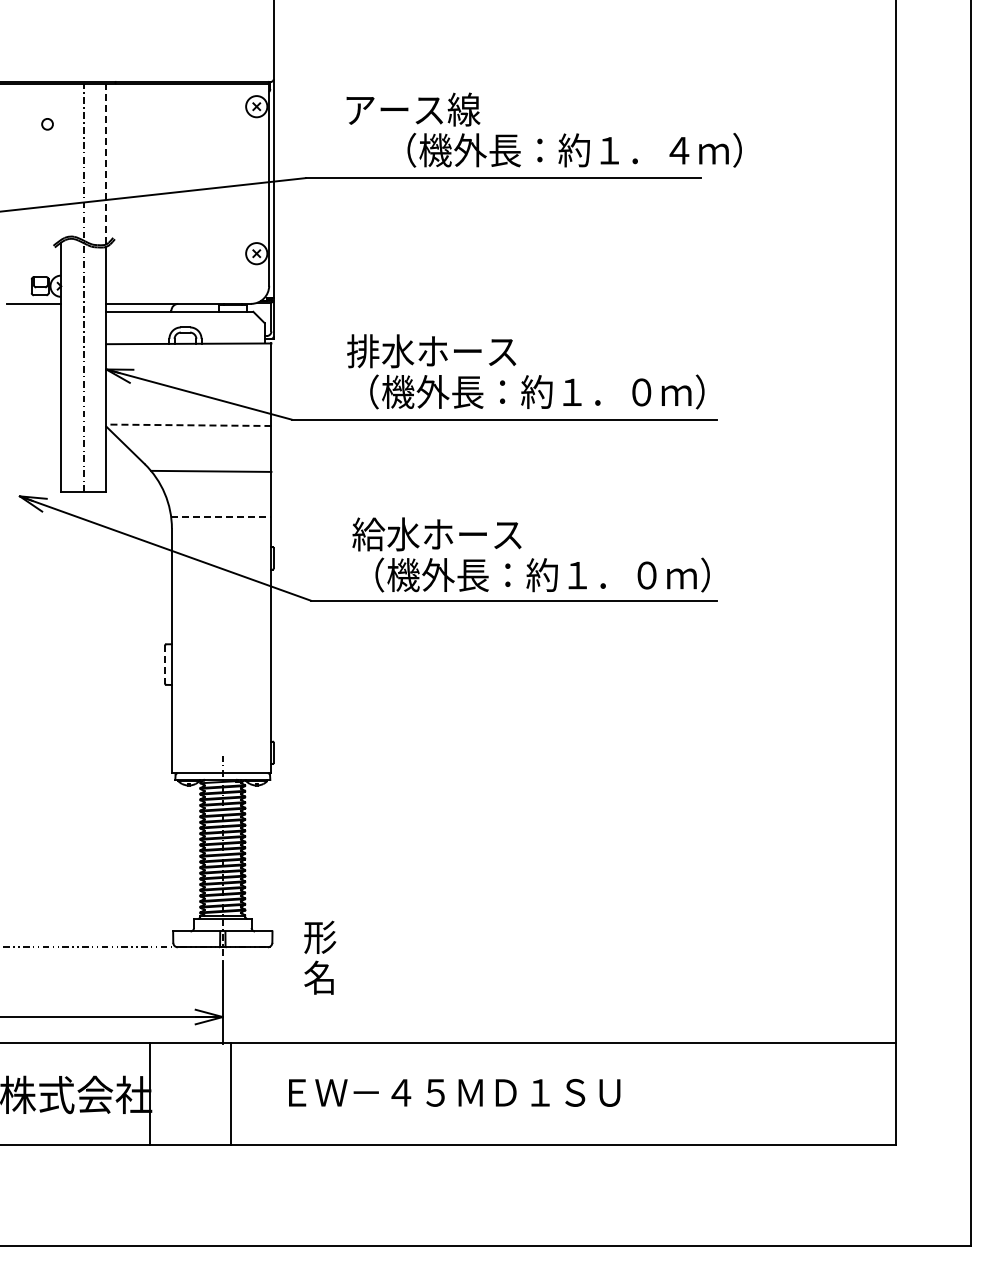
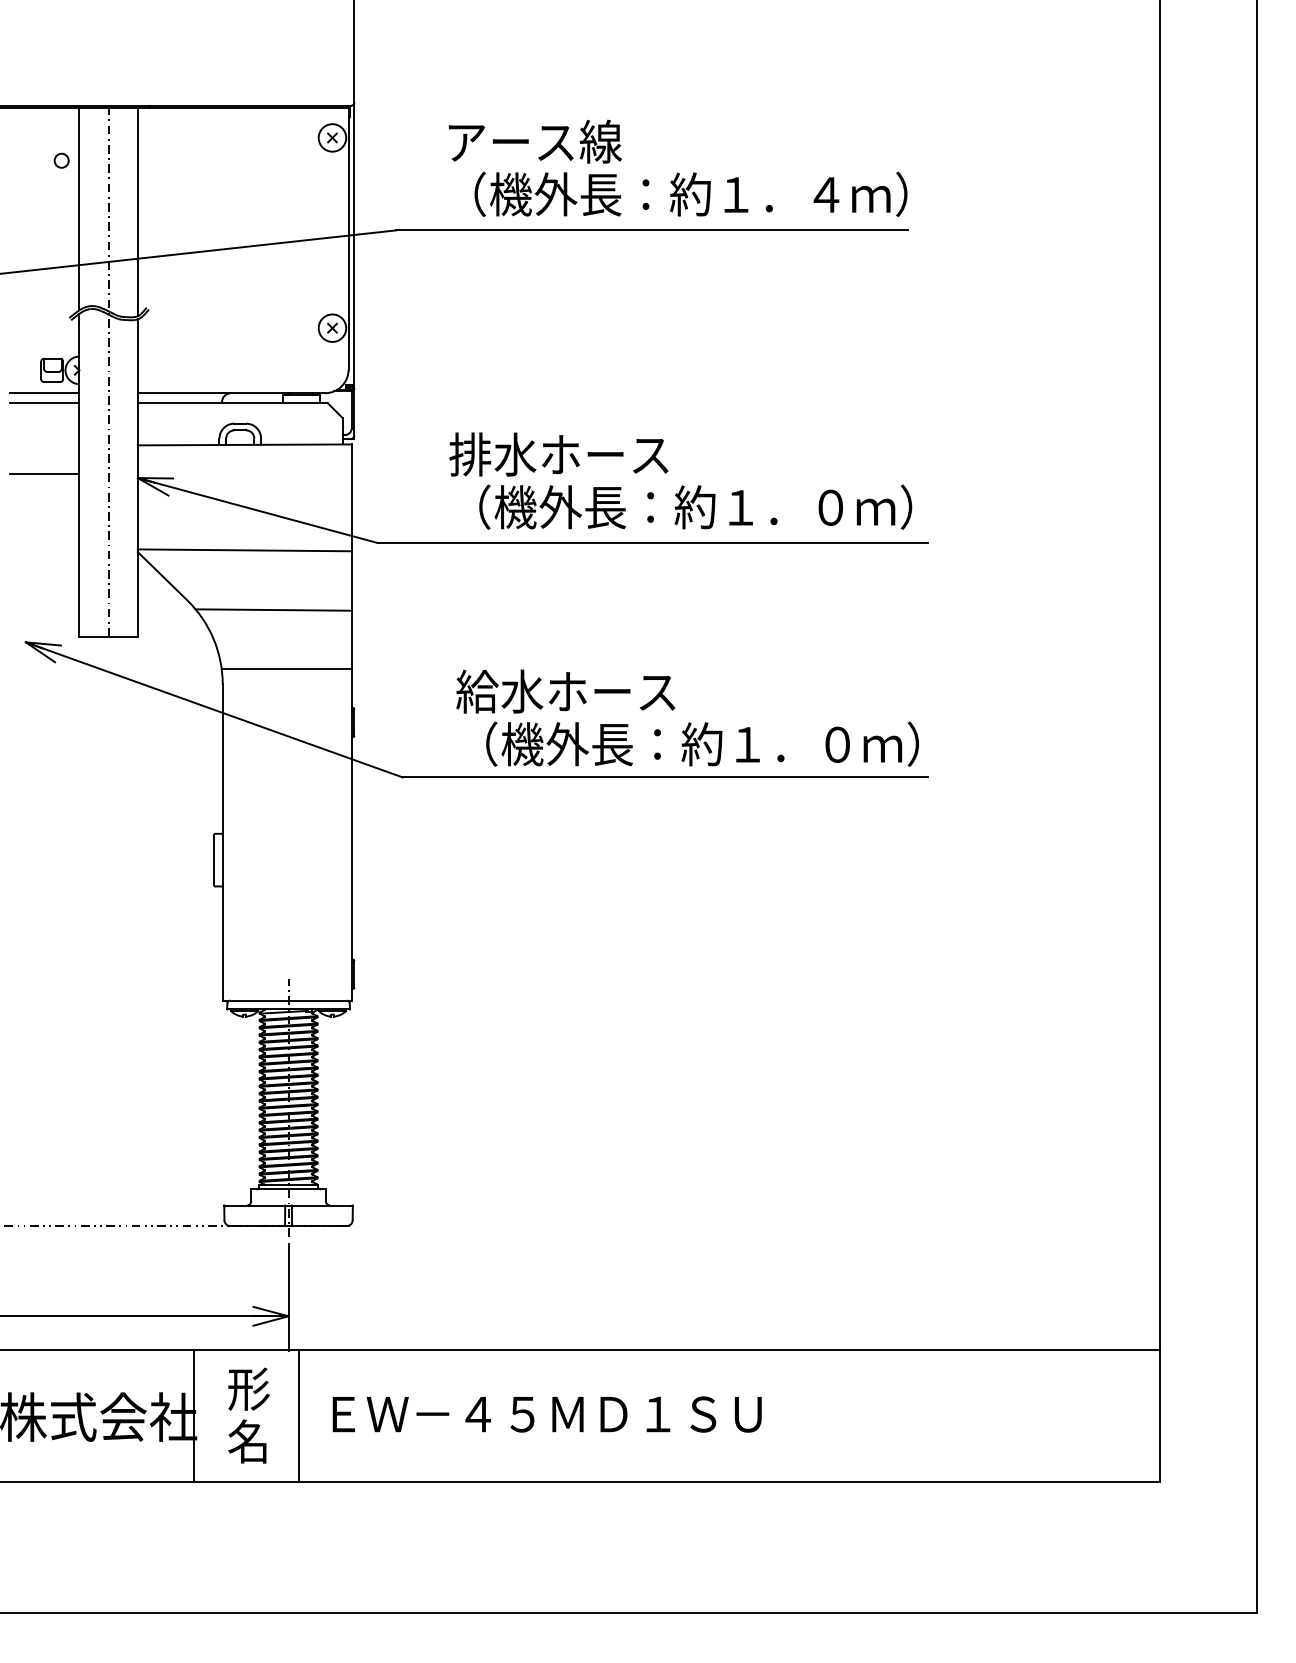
text: (574, 149) -> (690, 193), moved
line: (61, 161) -> (79, 208), added
line: (106, 163) -> (138, 211), dashed -> solid
line: (34, 311) -> (44, 403), added
line: (34, 366) -> (44, 474), added
line: (188, 425) -> (244, 550), dashed -> solid
line: (221, 517) -> (286, 669), dashed -> solid
line: (165, 665) -> (214, 861), dashed -> solid
text: (320, 957) -> (249, 1415), moved
text: (454, 1092) -> (547, 1413), moved

